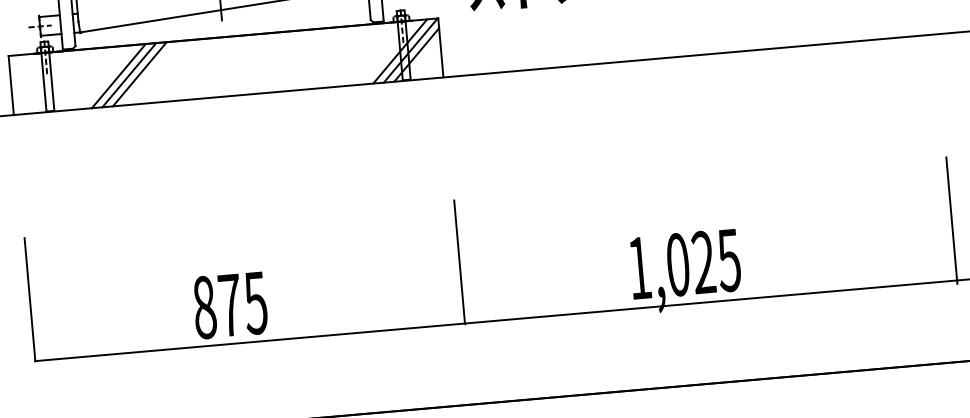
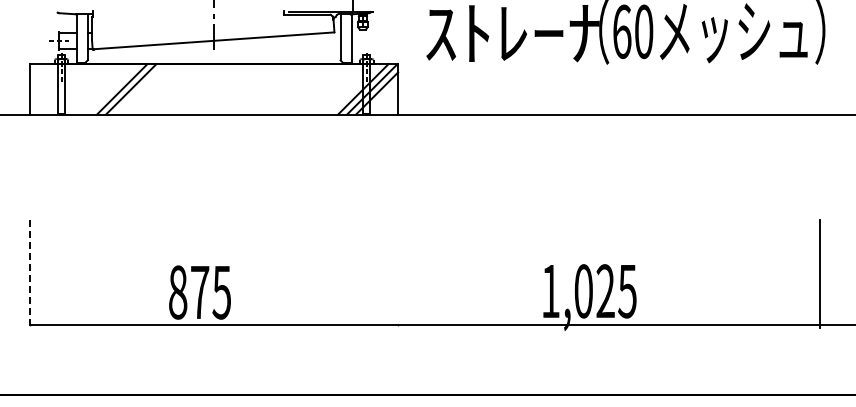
line: (140, 74) -> (140, 89), removed
line: (459, 261) -> (398, 272), removed
line: (30, 299) -> (30, 272), solid -> dashed

